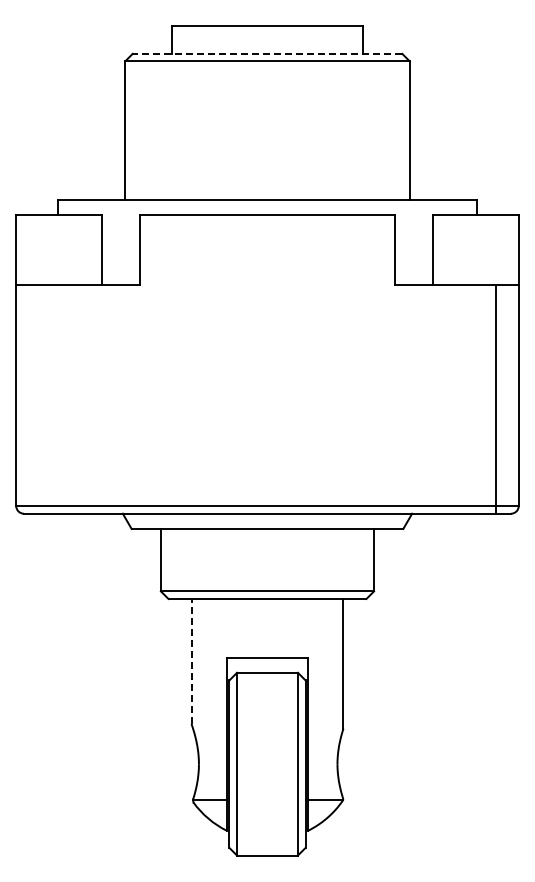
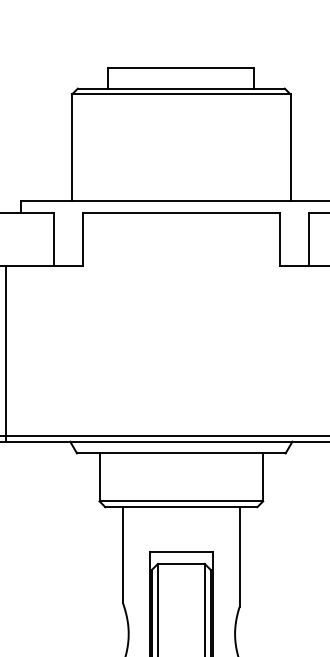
line: (267, 53) -> (181, 88), dashed -> solid
line: (39, 399) -> (6, 354), added
line: (191, 661) -> (123, 555), dashed -> solid

